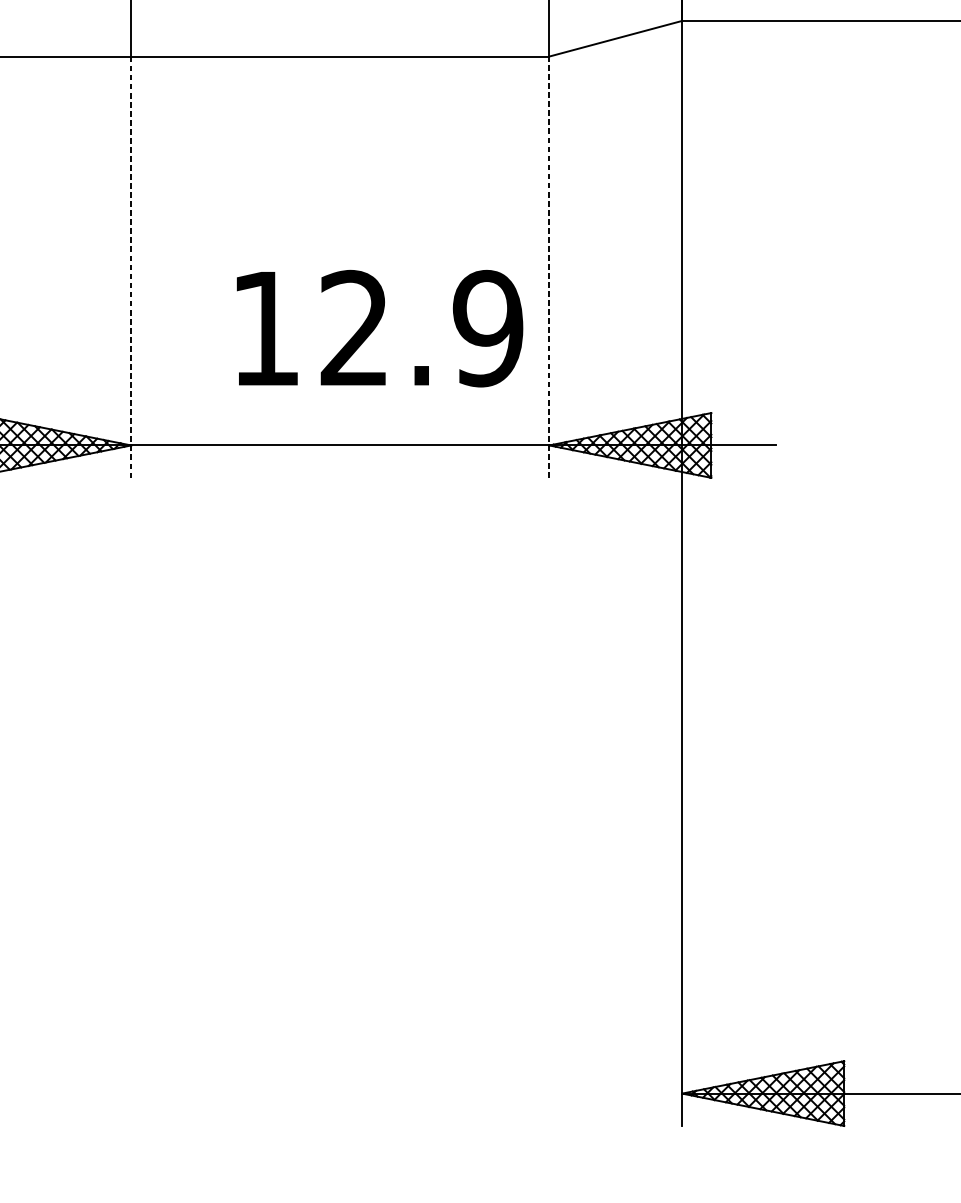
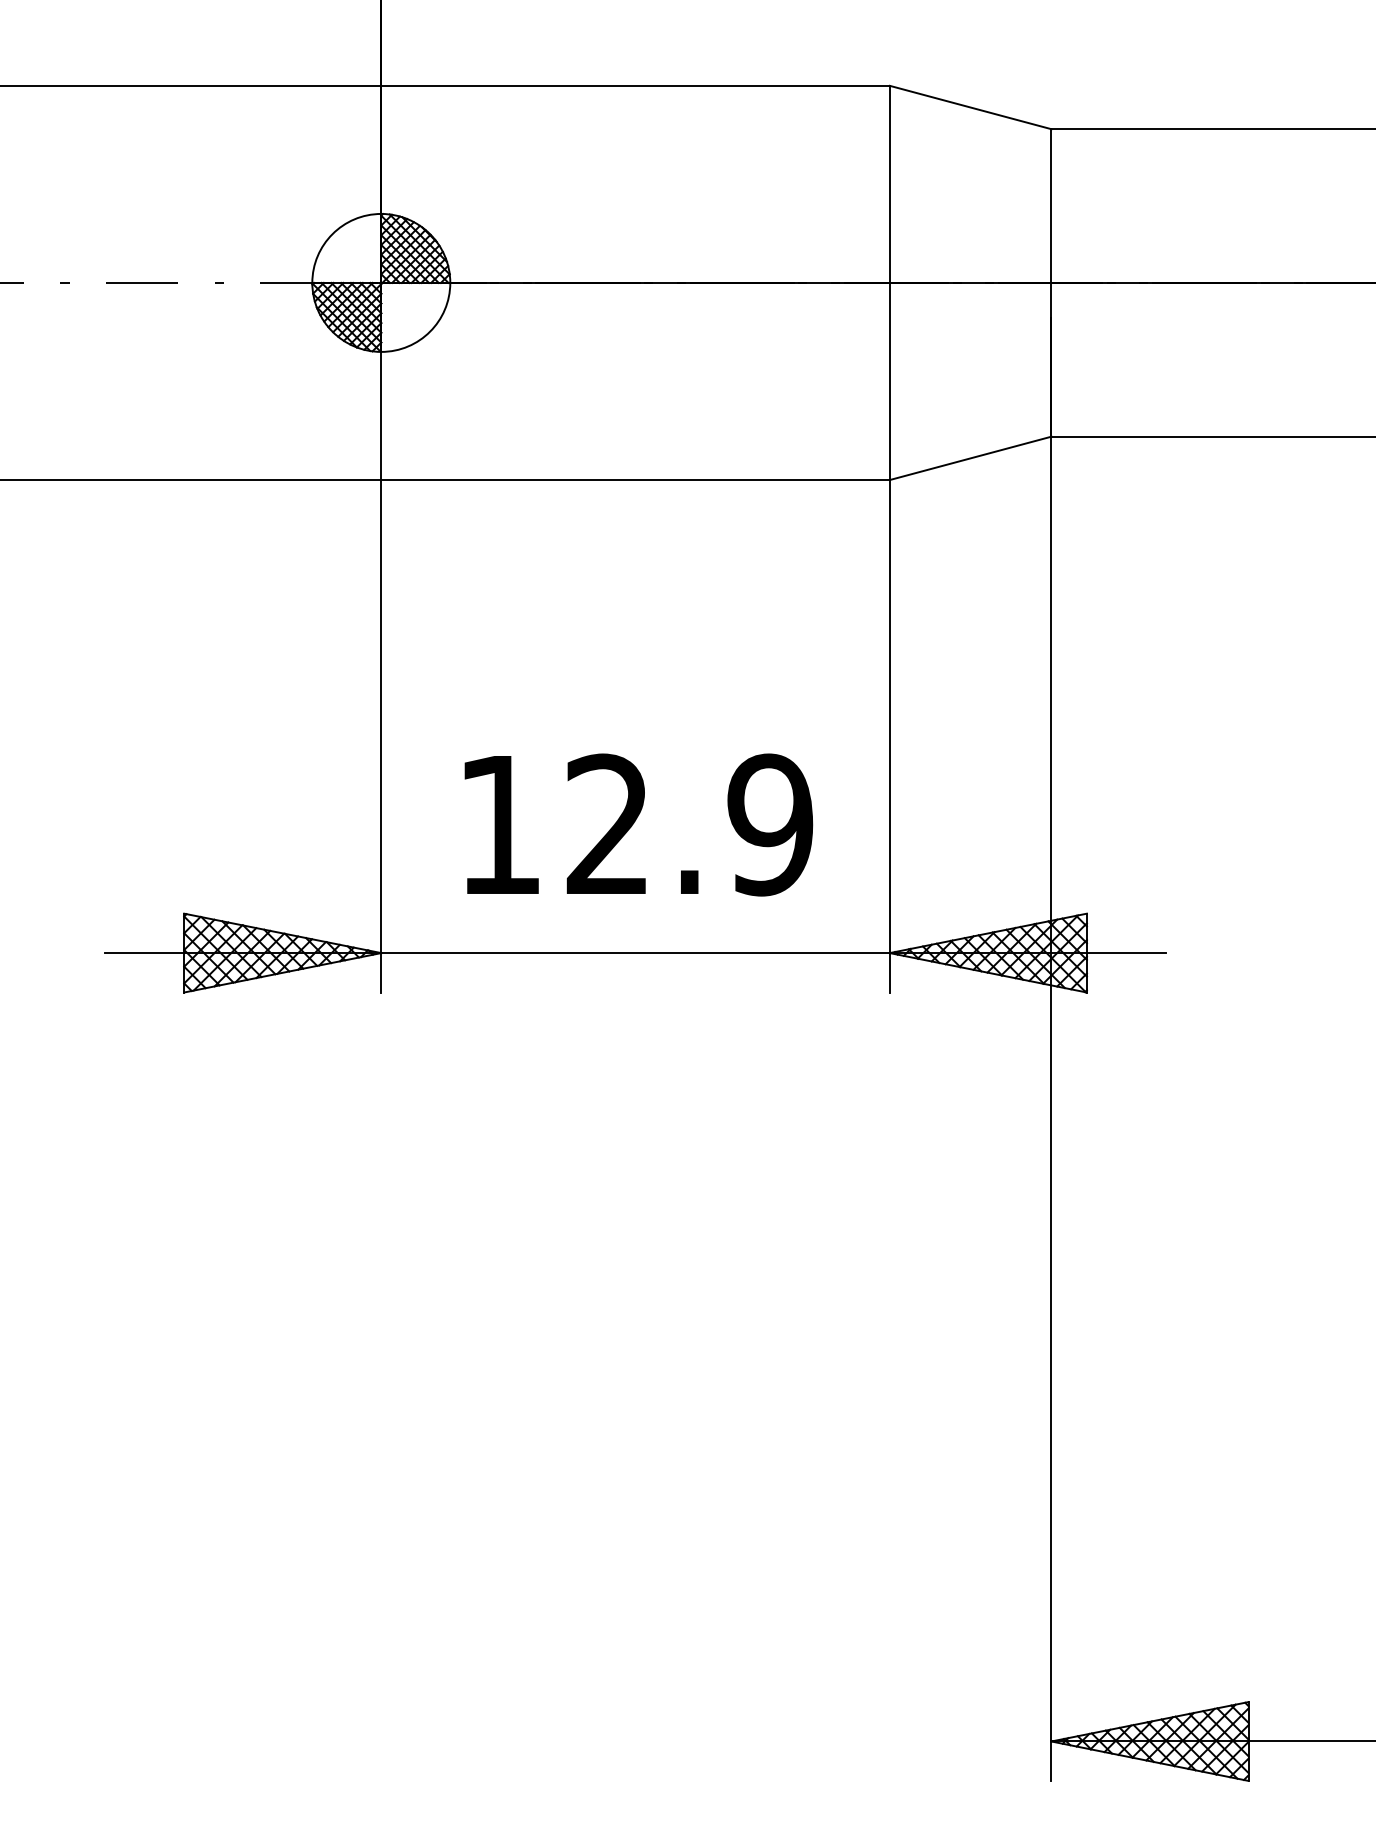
line: (549, 266) -> (889, 735), dashed -> solid
line: (131, 267) -> (381, 736), dashed -> solid
text: (379, 328) -> (638, 824), moved

